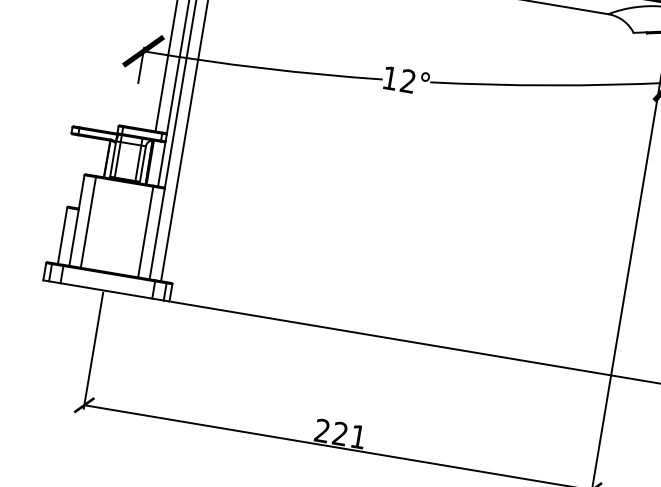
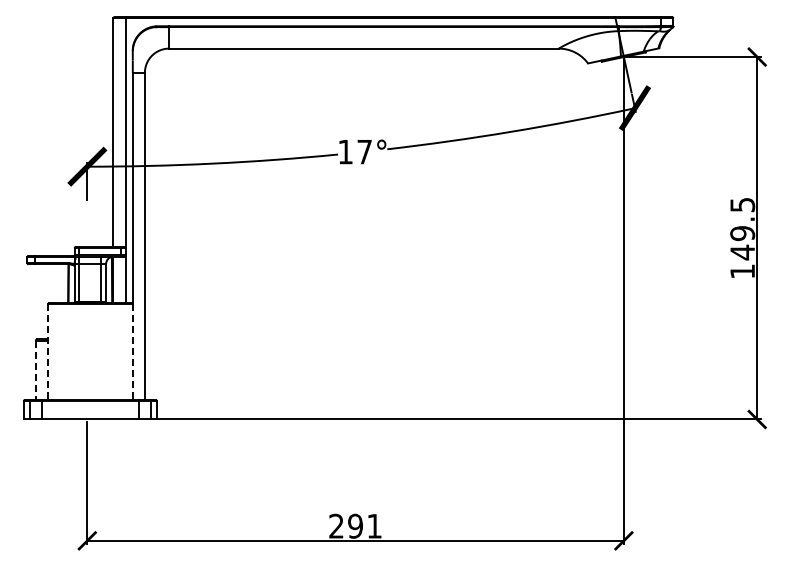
text: (408, 80) -> (364, 151), 12° -> 17°
line: (76, 220) -> (47, 352), solid -> dashed
line: (88, 221) -> (60, 351), removed
line: (145, 231) -> (120, 351), removed
line: (156, 234) -> (132, 352), solid -> dashed
line: (62, 235) -> (35, 370), solid -> dashed
text: (340, 433) -> (355, 525), 221 -> 291

